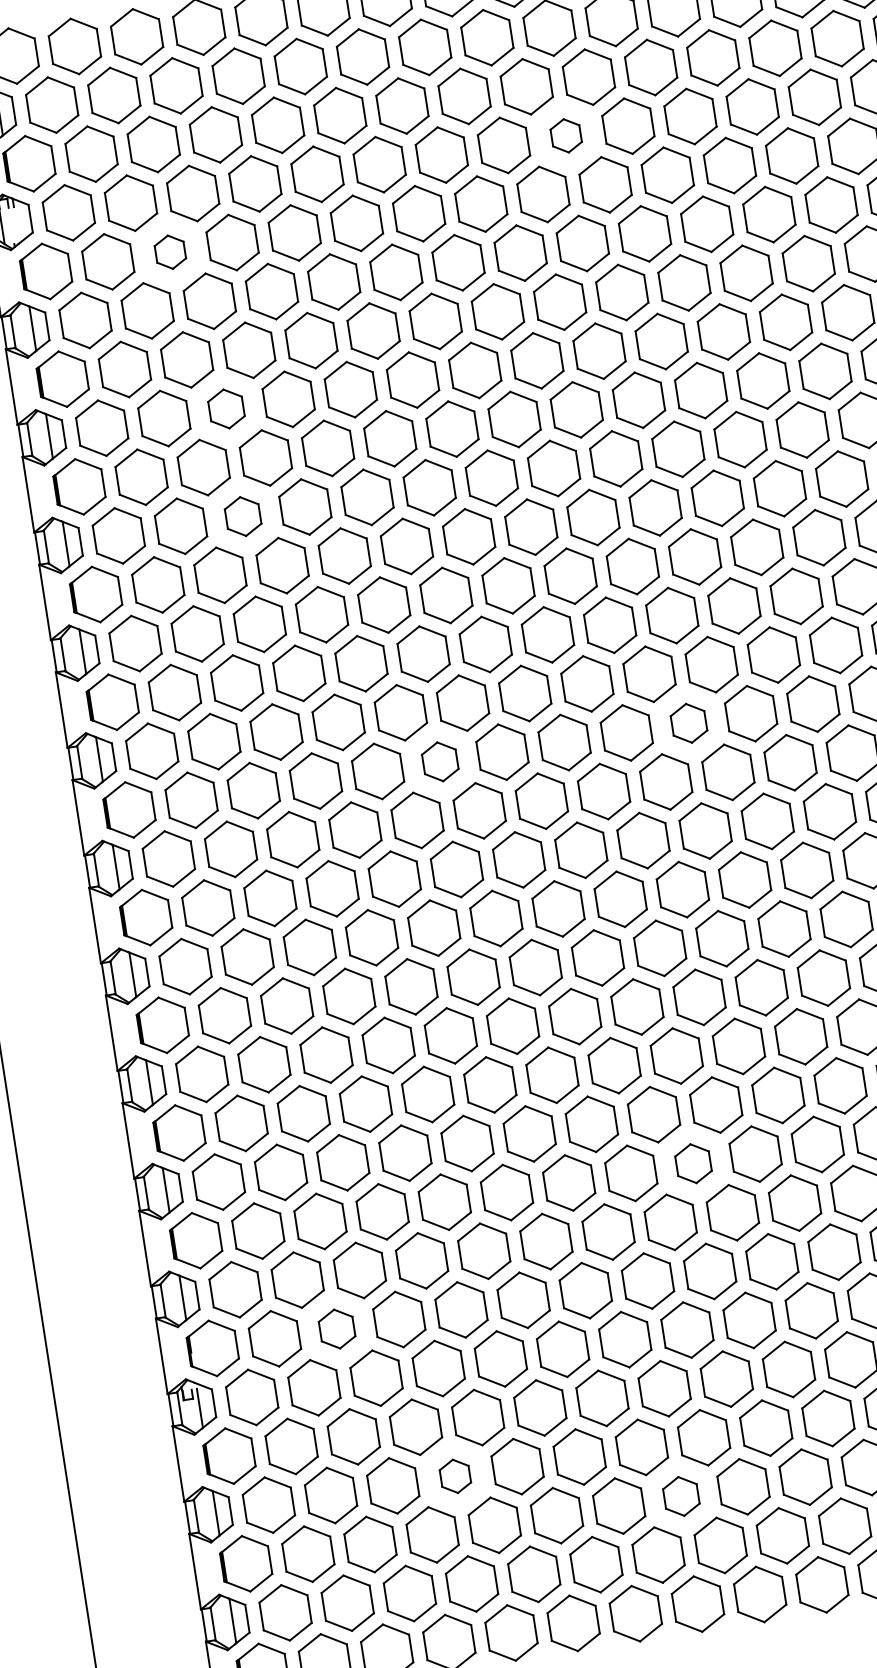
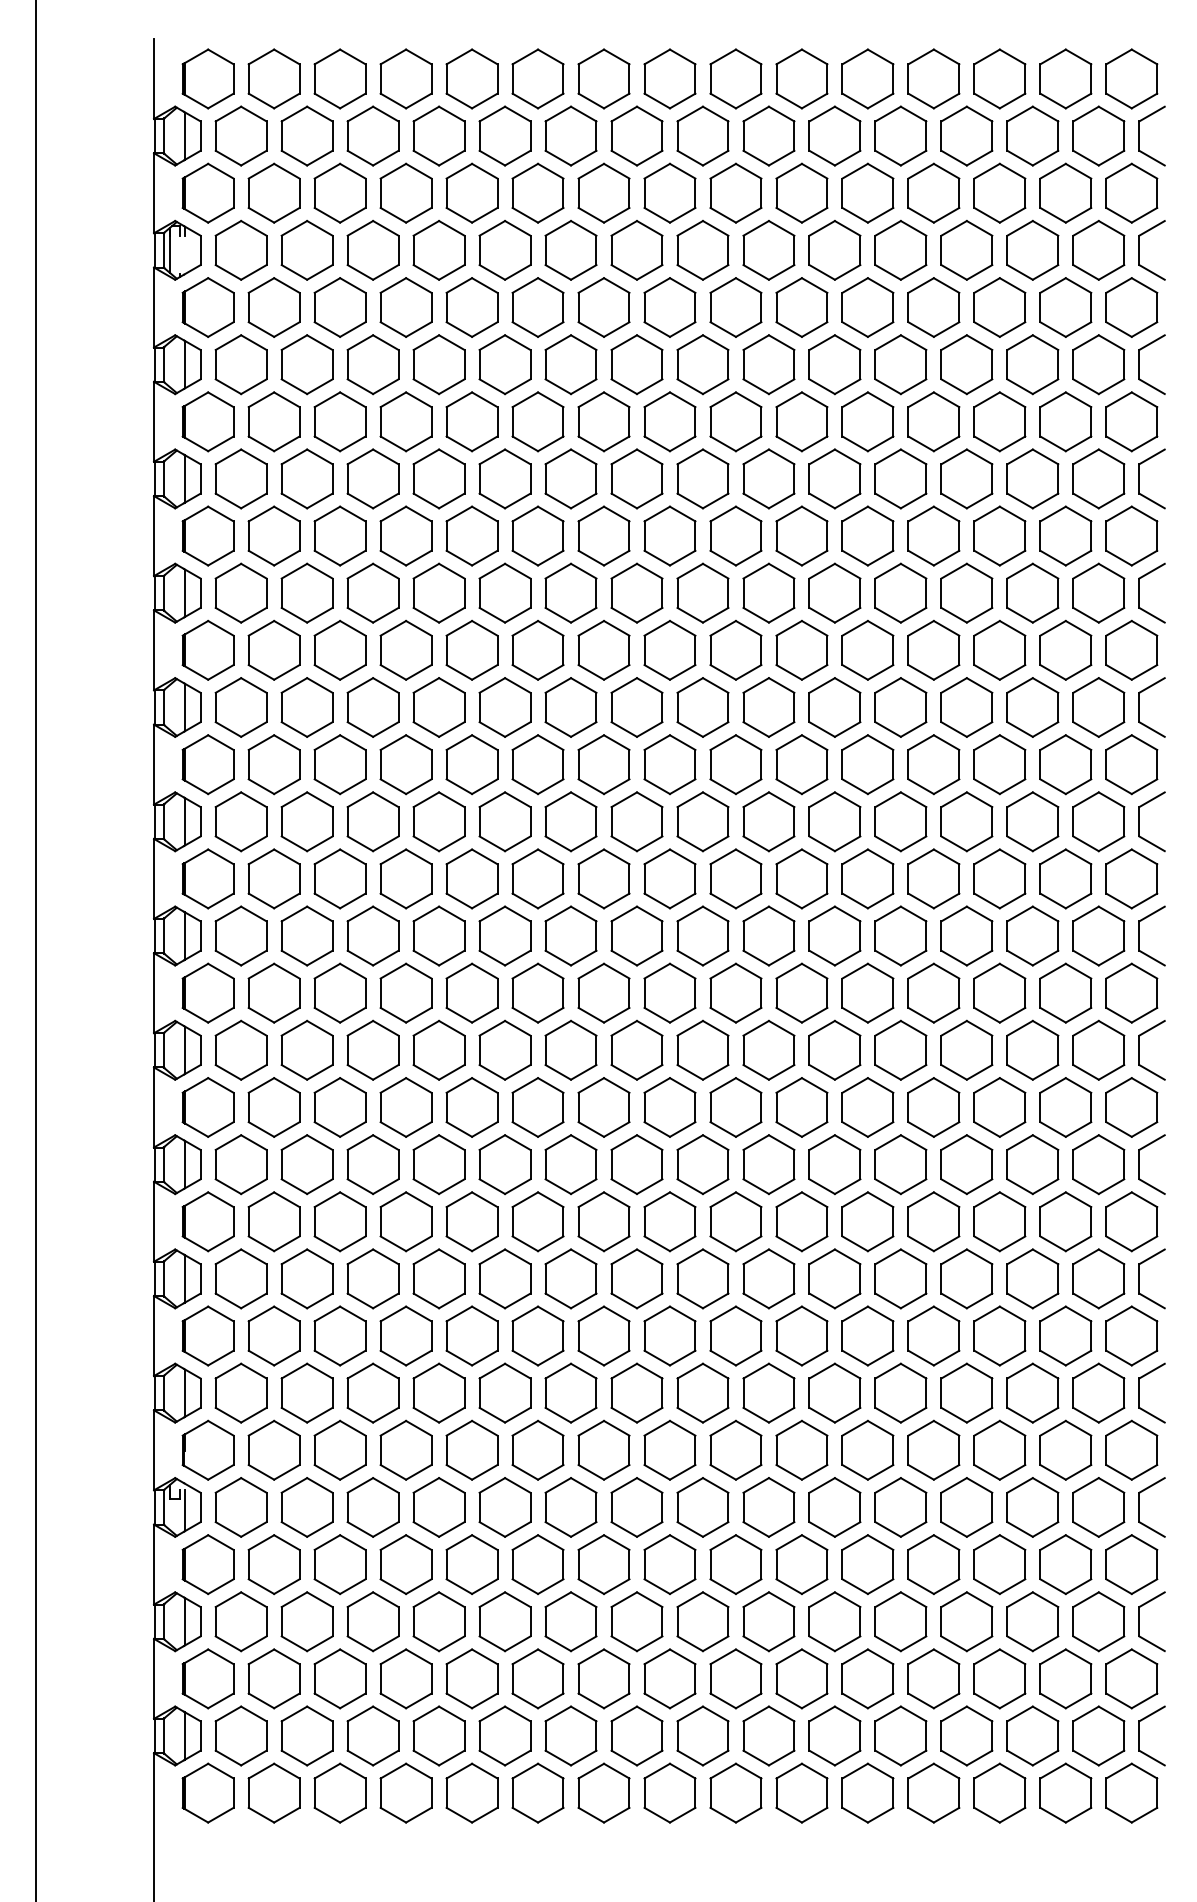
part: (565, 135) -> (768, 250), size x1.67
part: (169, 252) -> (339, 307), size x1.67
part: (225, 408) -> (372, 478), size x1.43
part: (242, 516) -> (372, 592), size x1.43
part: (688, 722) -> (801, 878), size x1.43
part: (439, 761) -> (537, 878), size x1.43
part: (693, 1163) -> (735, 1335), size x1.43
part: (336, 1328) -> (339, 1449), size x1.43
part: (454, 1476) -> (438, 1621), size x1.67
part: (680, 1496) -> (669, 1678), size x1.43

